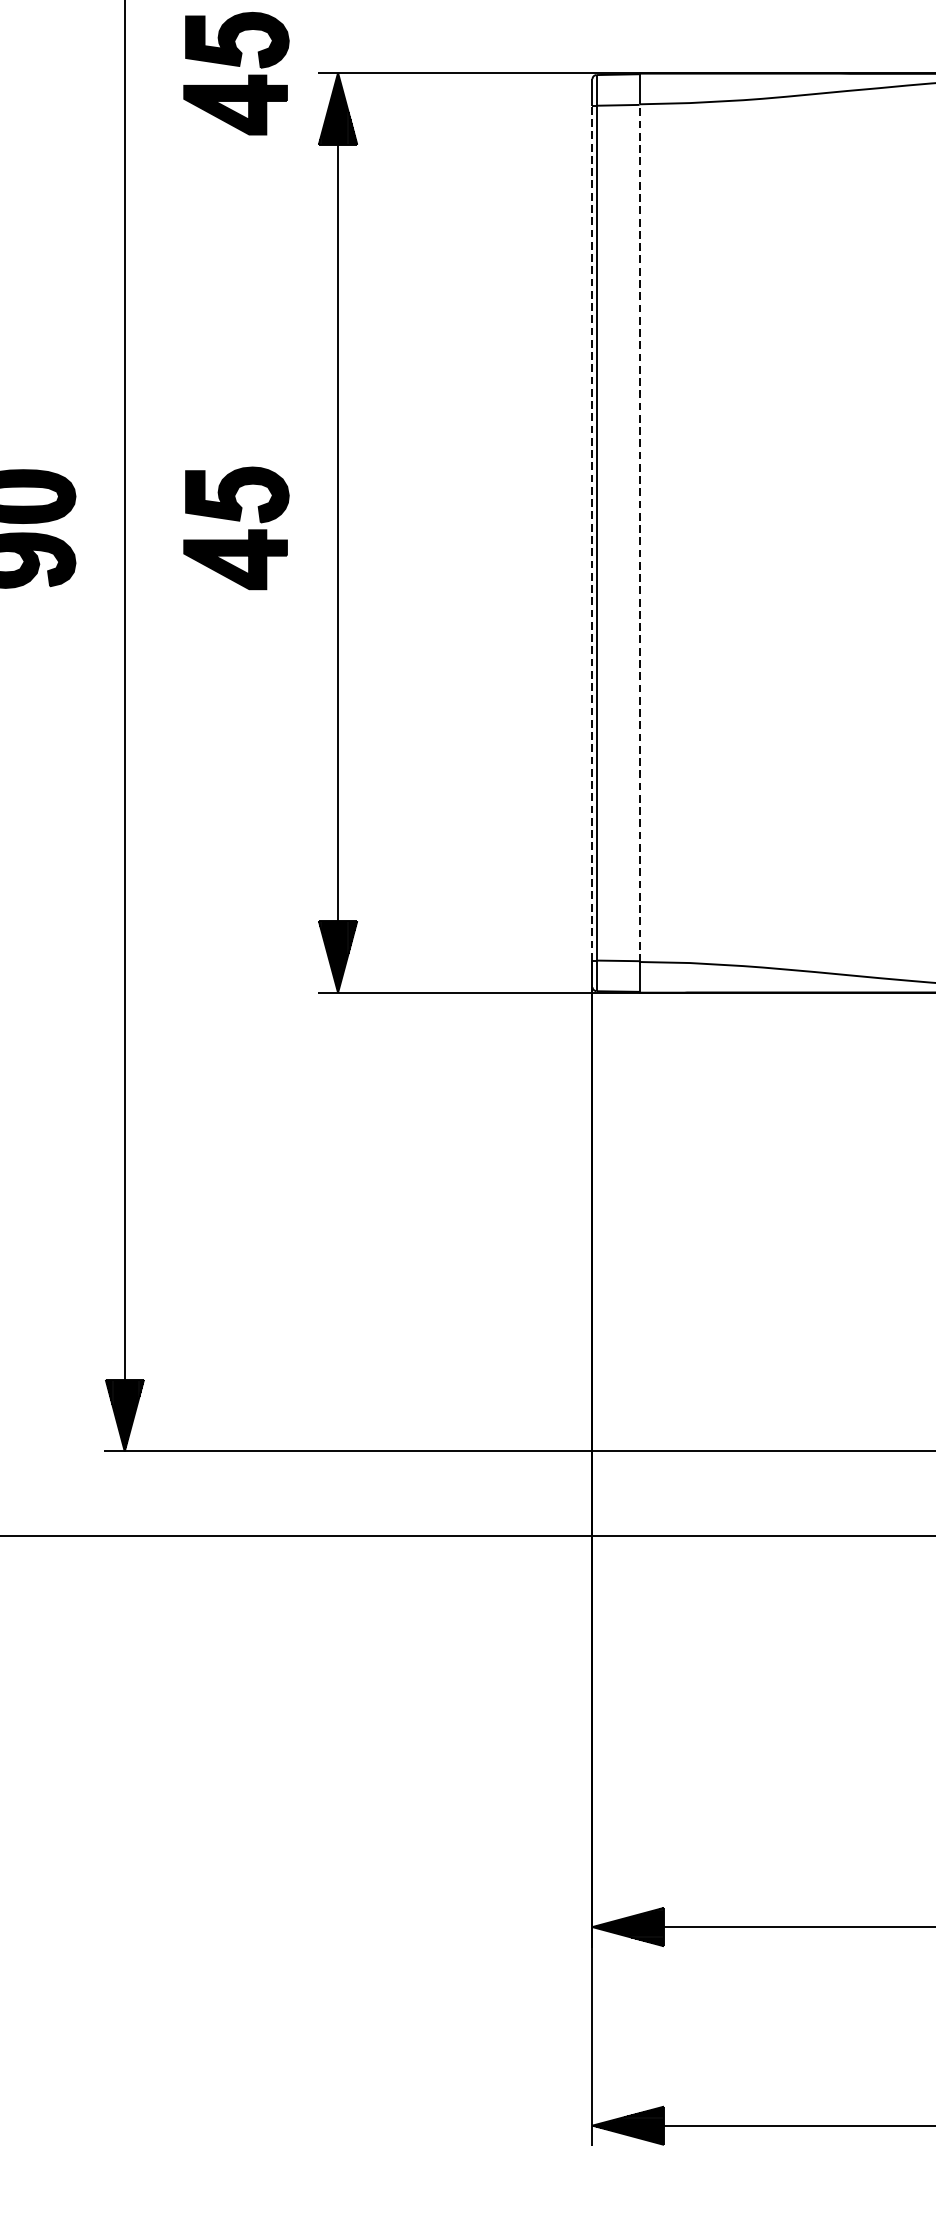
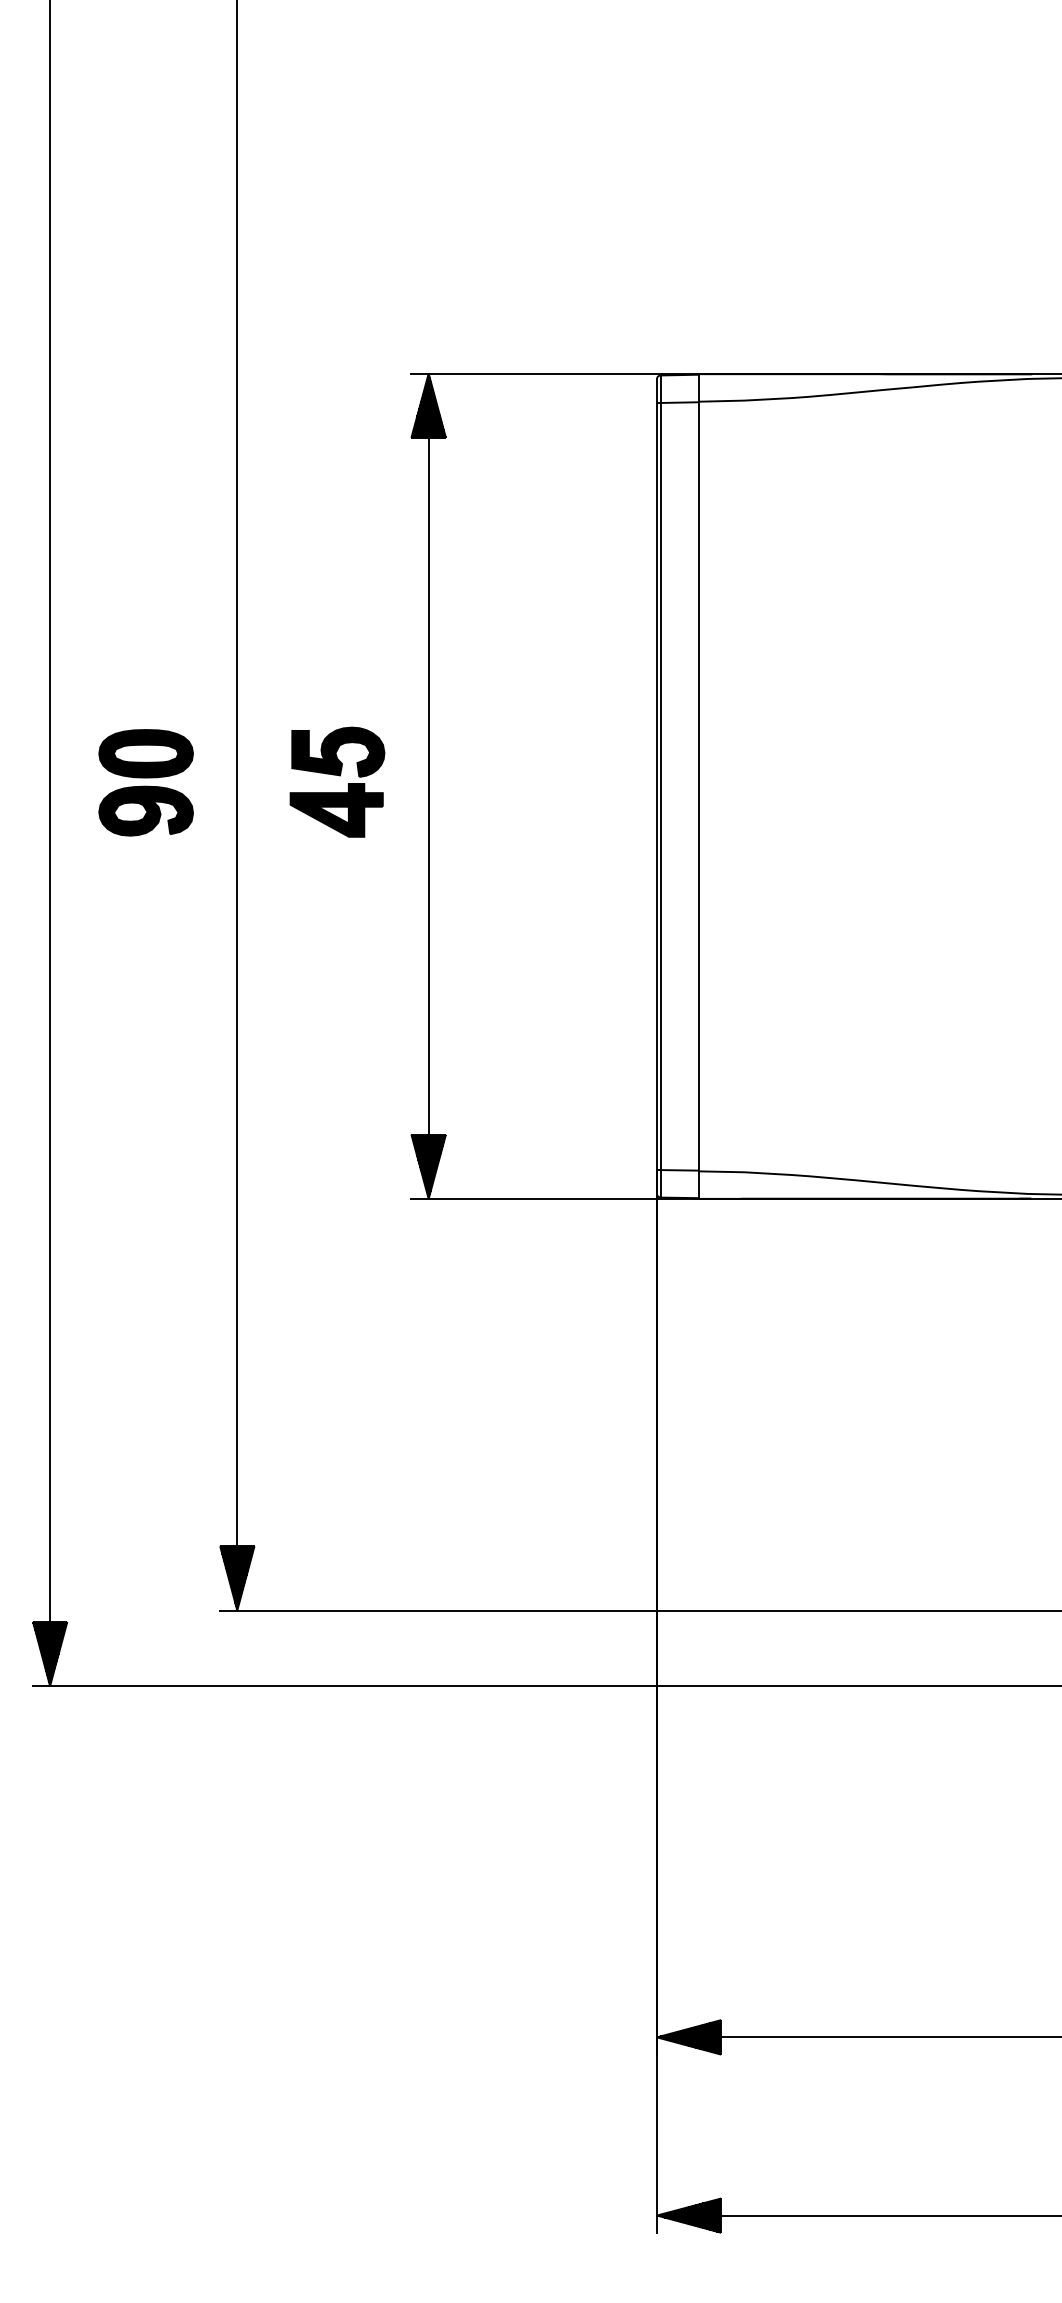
part: (236, 72) -> (337, 373), removed
line: (591, 533) -> (656, 786), dashed -> solid
line: (639, 533) -> (699, 786), dashed -> solid

